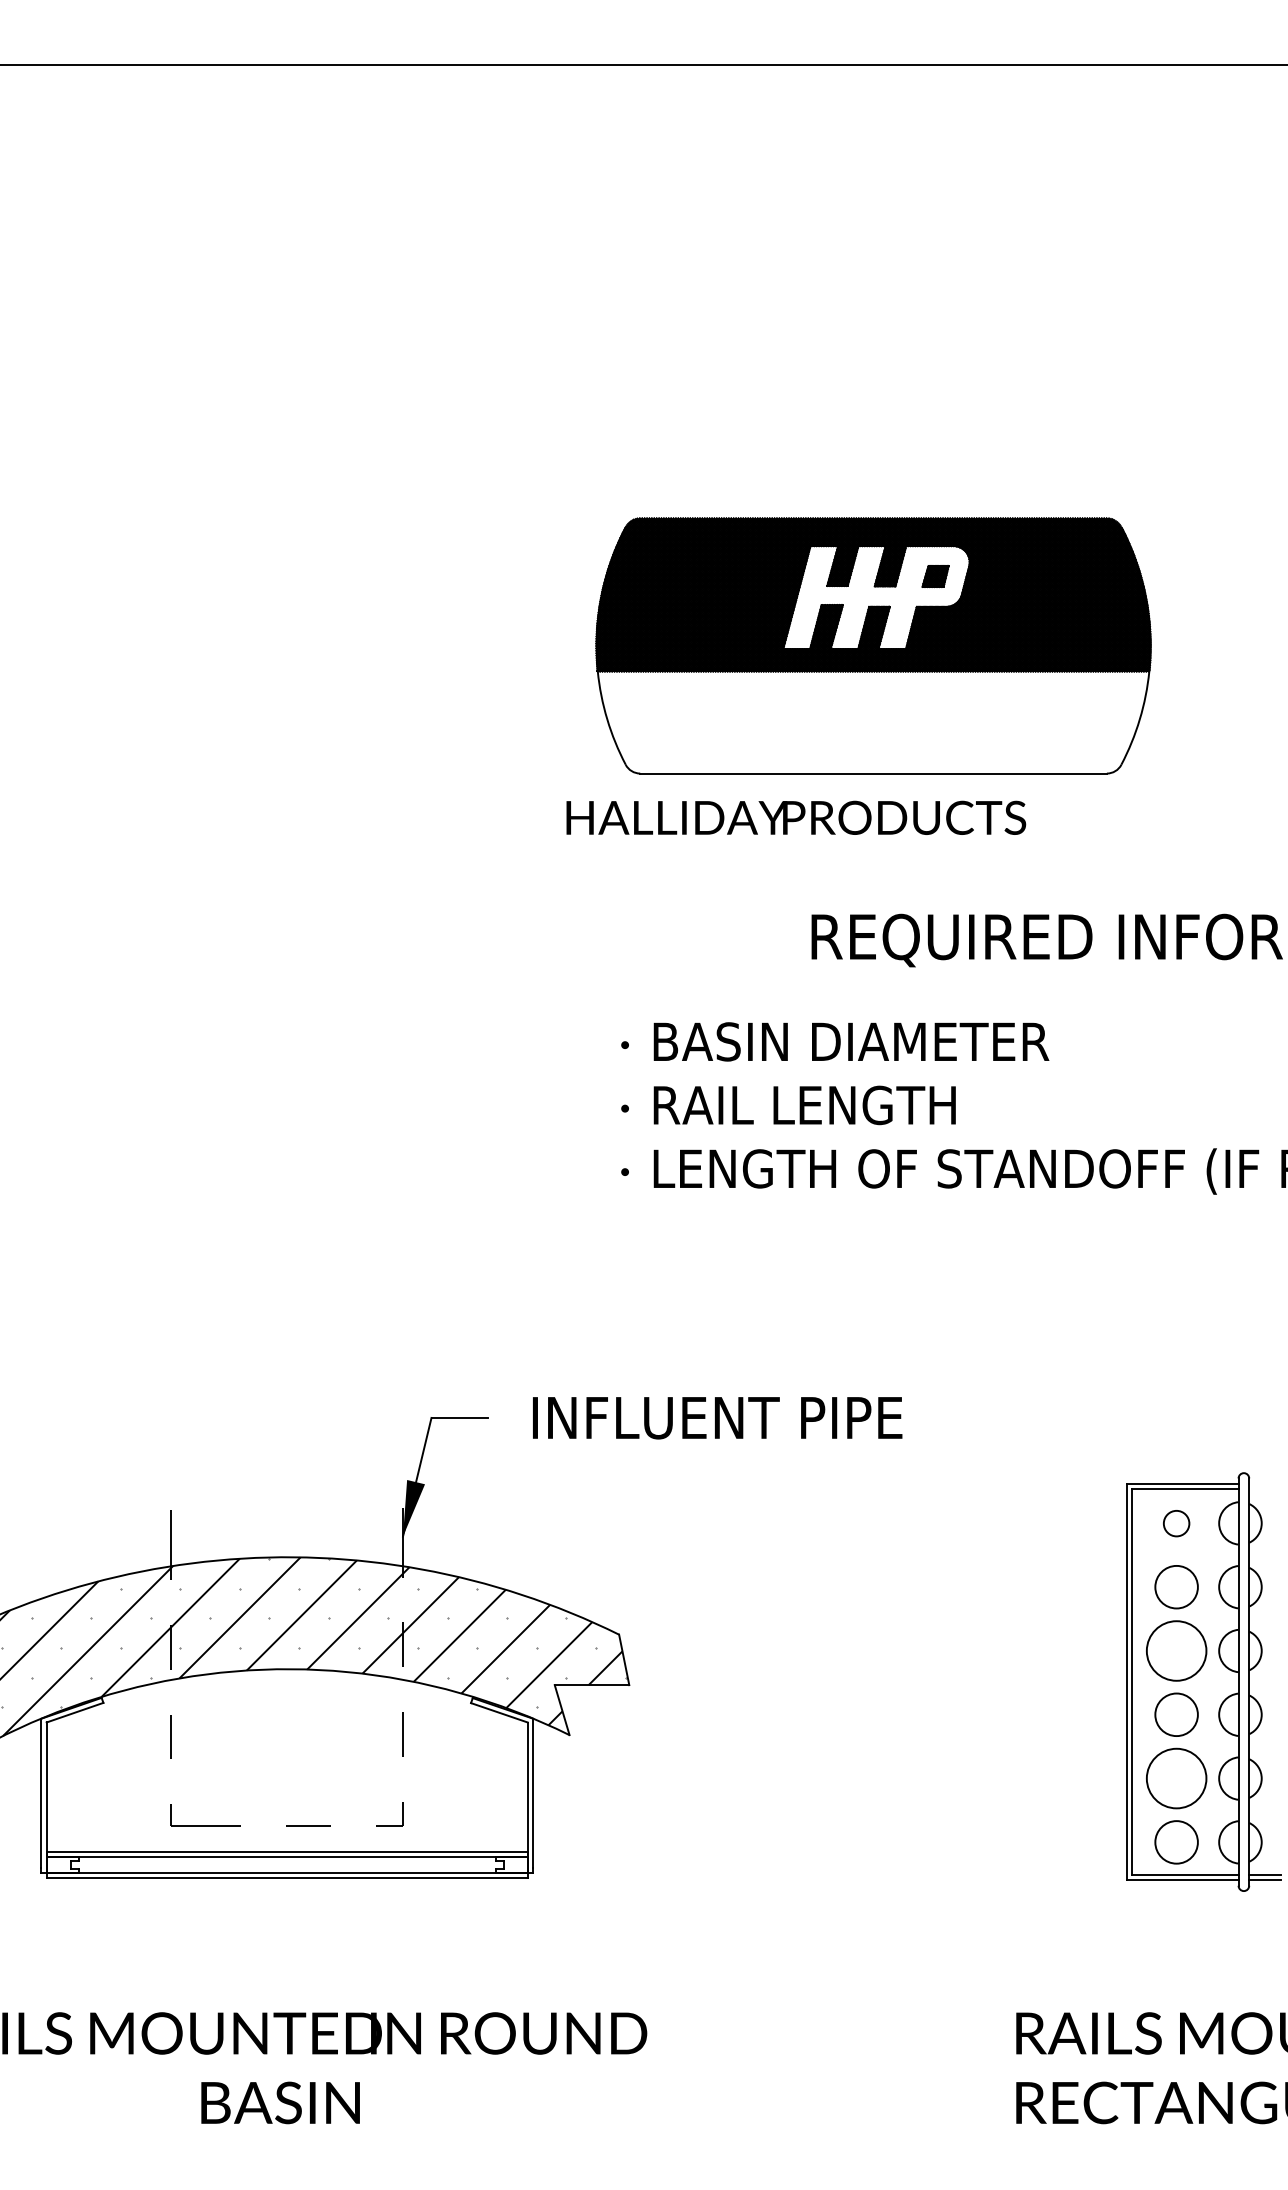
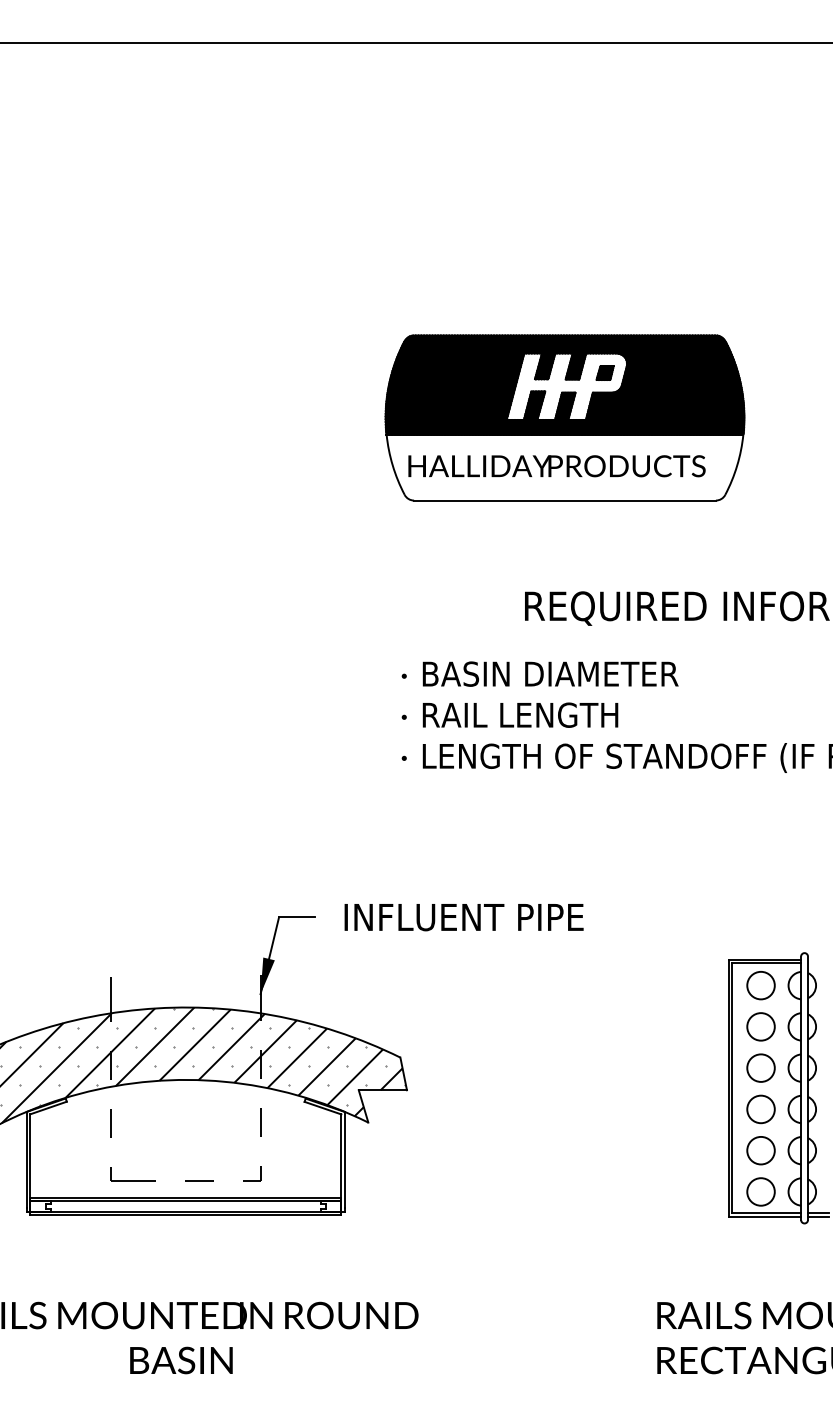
text: (795, 818) -> (556, 466), moved
circle: (1175, 1523) -> (760, 985), size x1.67
circle: (1175, 1649) -> (760, 1067), size x0.71
circle: (1175, 1778) -> (760, 1150), size x0.71

